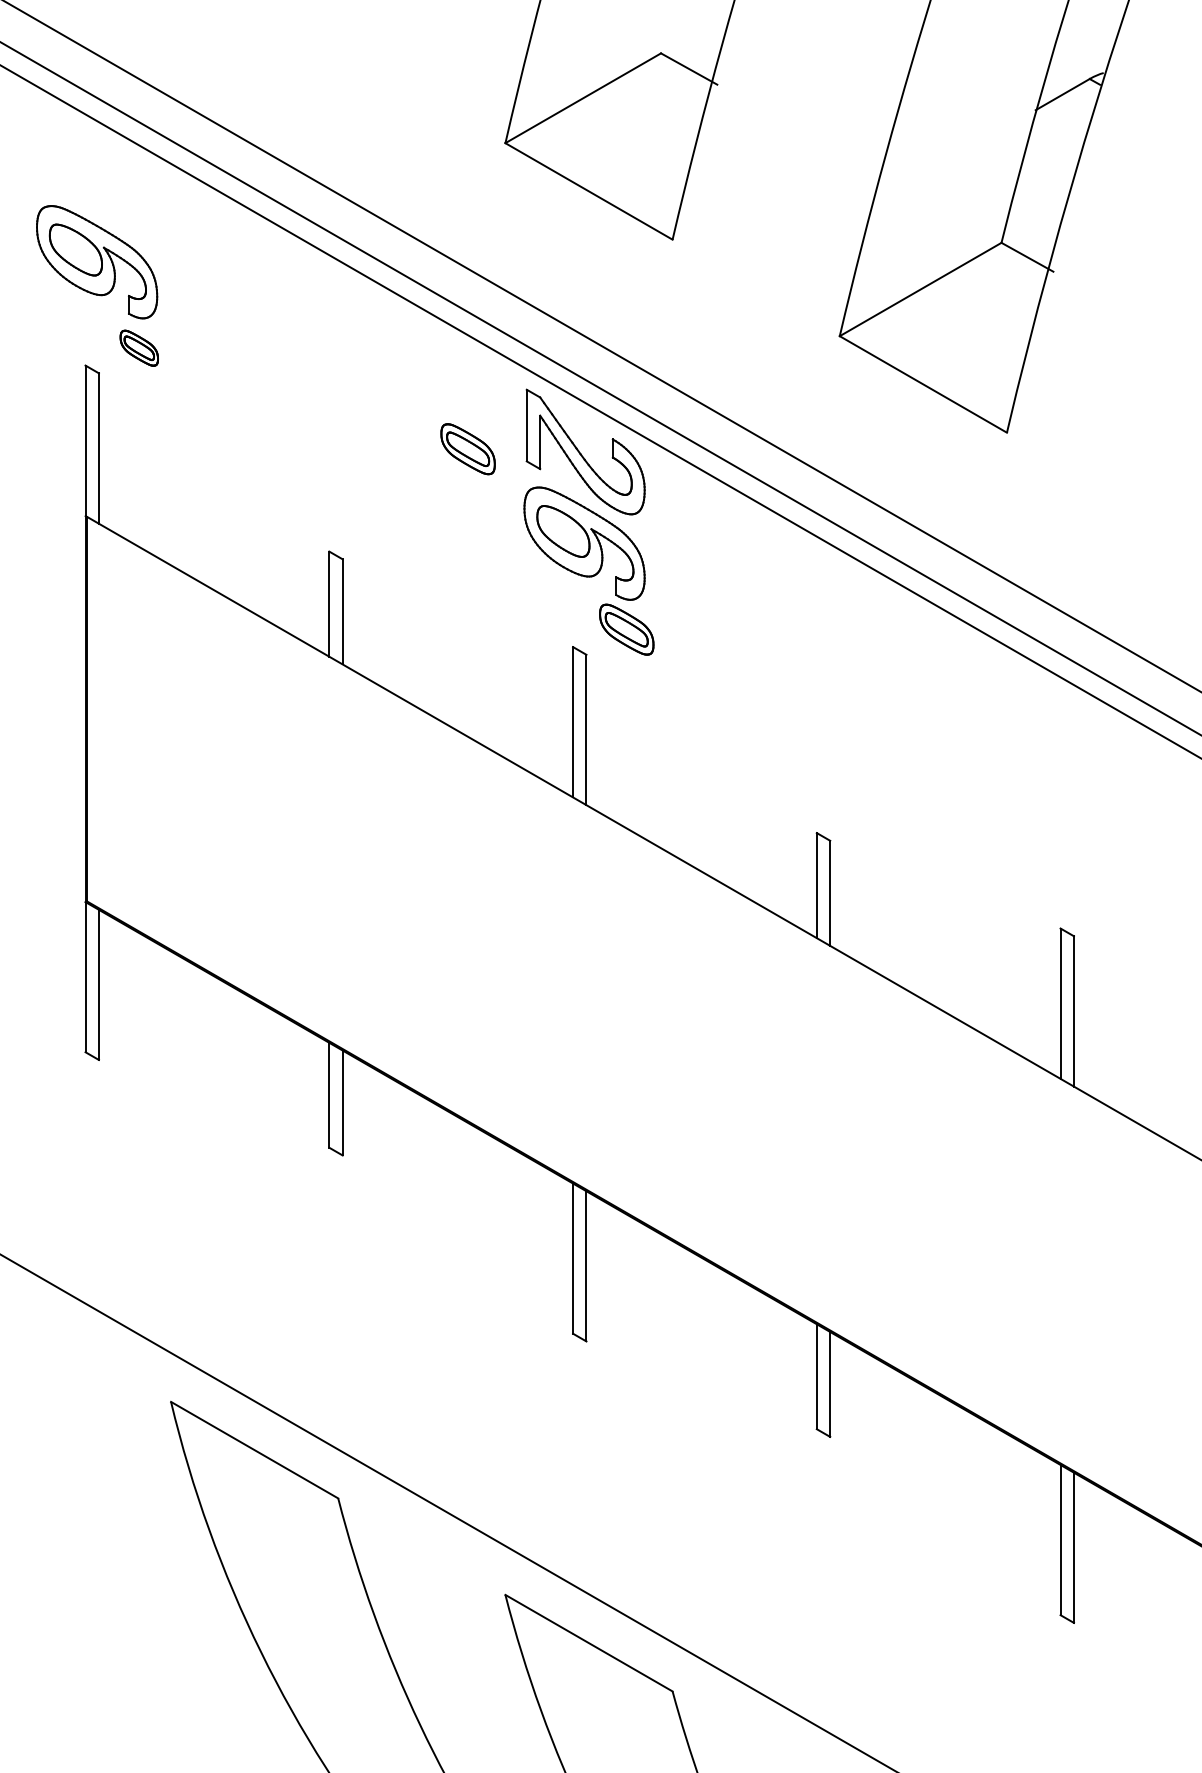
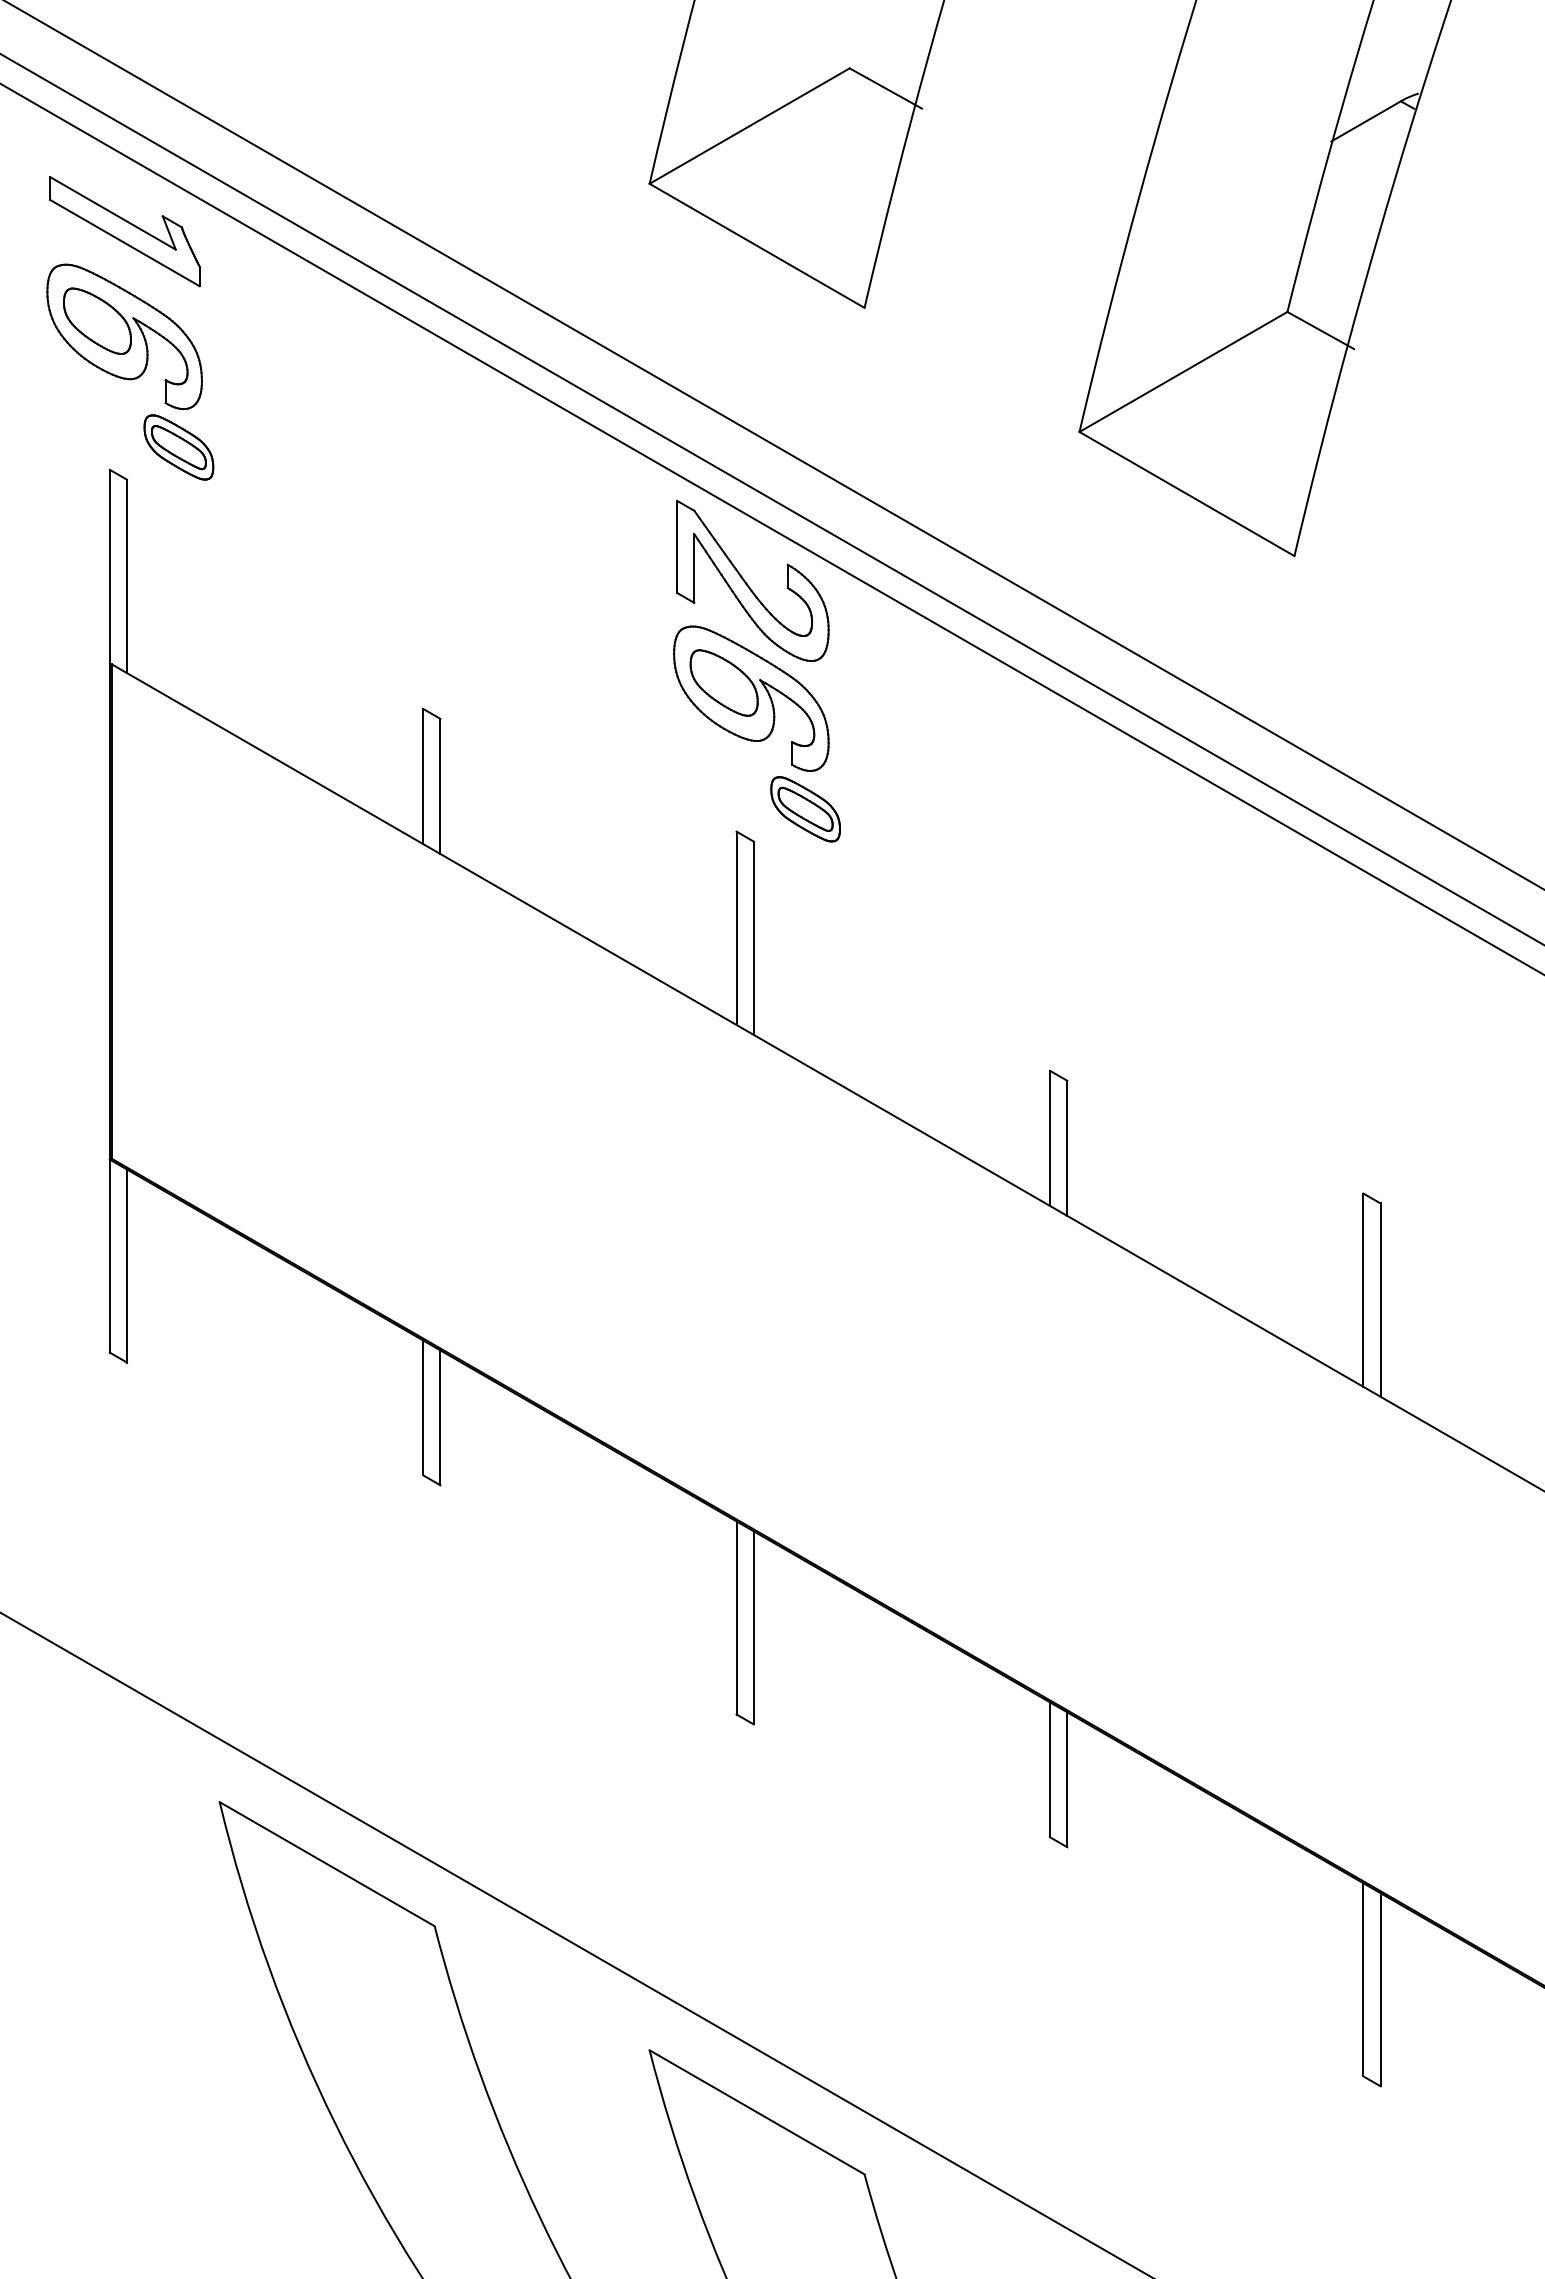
part: (96, 180) -> (124, 231), added
part: (138, 348) -> (178, 447), size x1.43
part: (467, 449) -> (601, 577), removed

